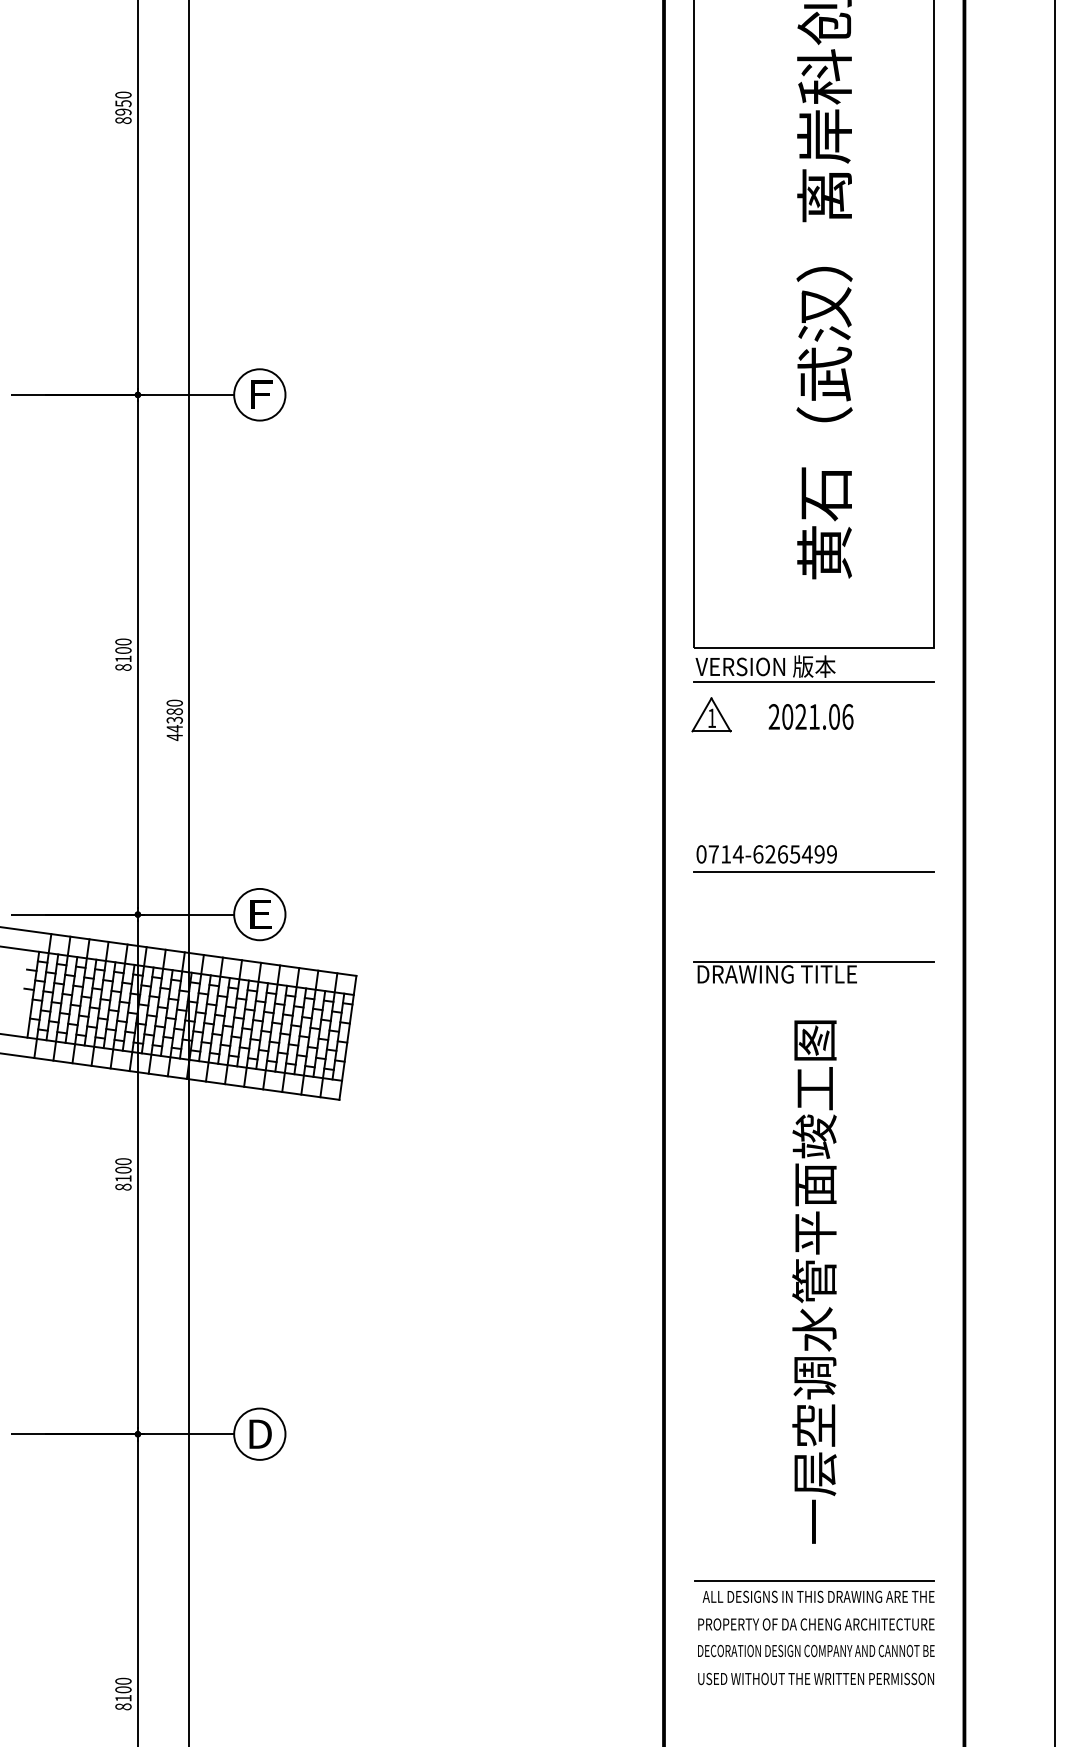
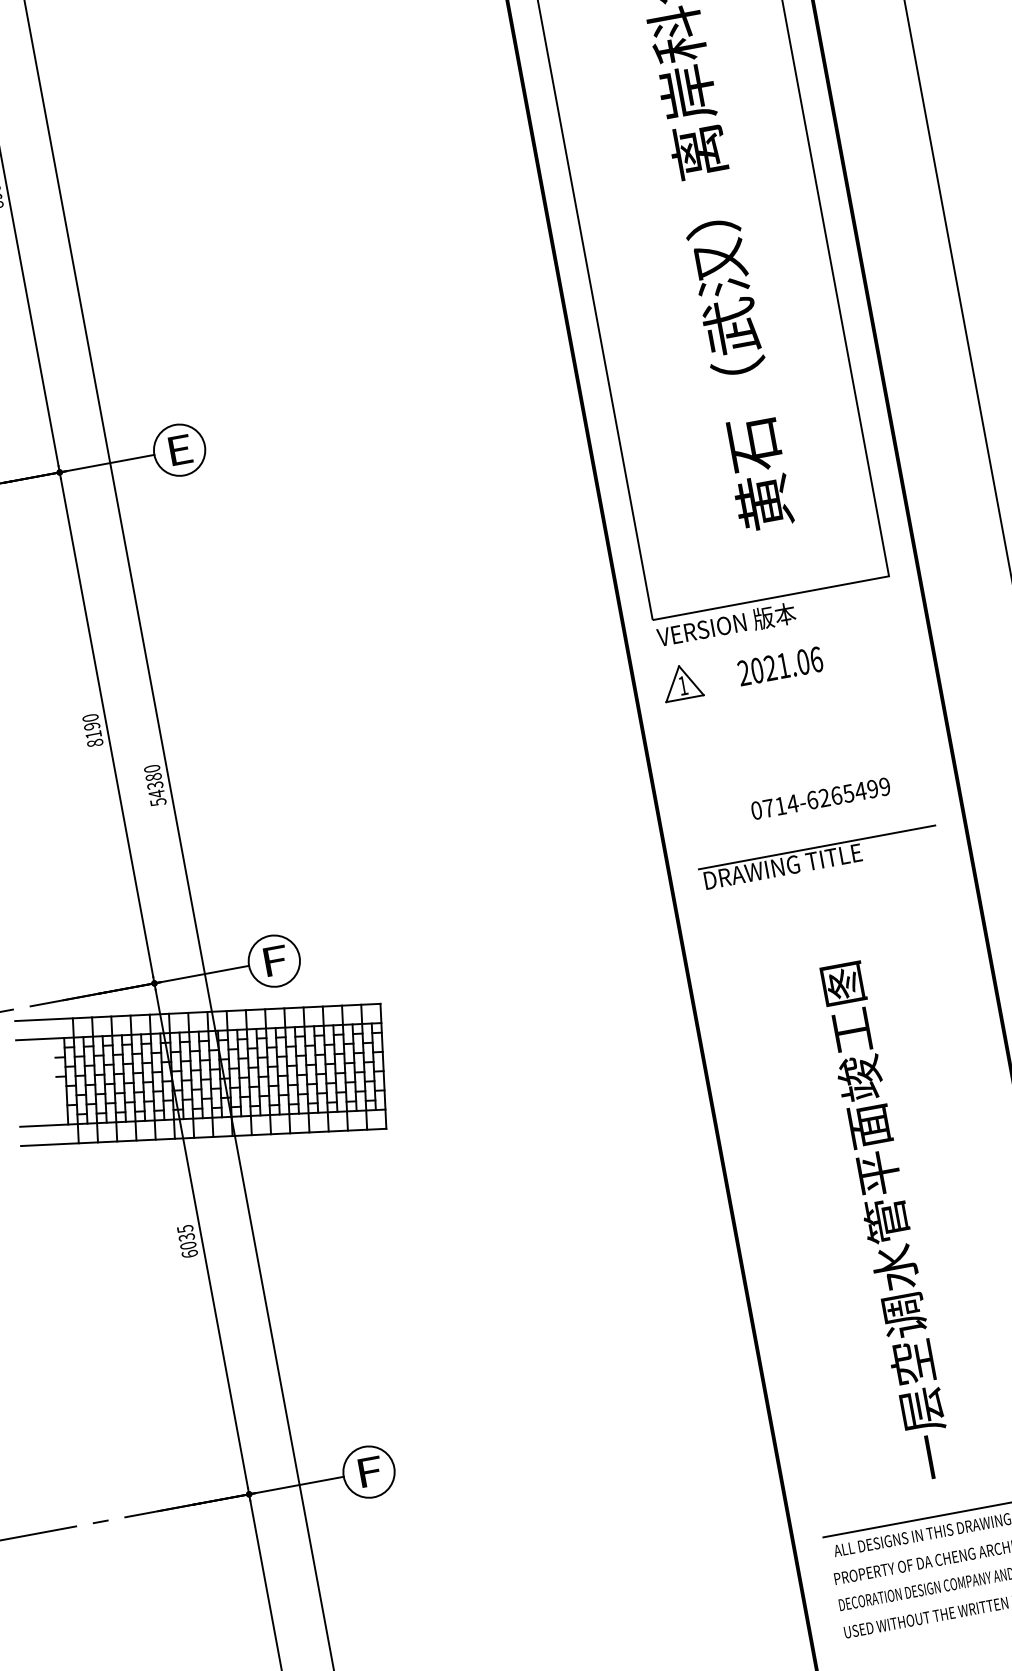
text: (261, 394) -> (181, 449), F -> E
text: (123, 650) -> (92, 726), 8100 -> 8190
line: (814, 682) -> (777, 631), removed
text: (174, 737) -> (158, 802), 44380 -> 54380
text: (766, 854) -> (820, 798), moved
line: (814, 871) -> (811, 817), removed
text: (261, 914) -> (275, 960), E -> F
part: (813, 972) -> (818, 858), moved
text: (123, 1174) -> (187, 1241), 8100 -> 6035
text: (260, 1433) -> (369, 1471), D -> F

